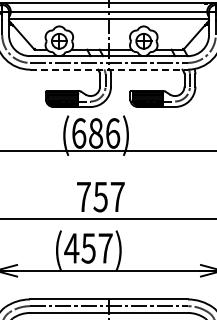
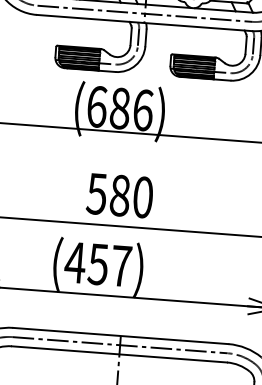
line: (109, 69) -> (145, 22), dashed -> solid
text: (100, 196) -> (119, 194), 757 -> 580

